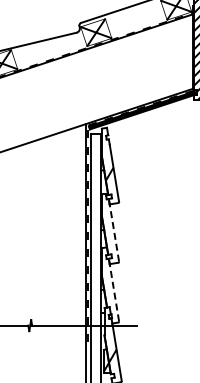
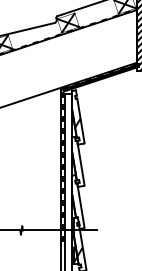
line: (114, 233) -> (81, 165), dashed -> solid
line: (114, 292) -> (81, 207), dashed -> solid

